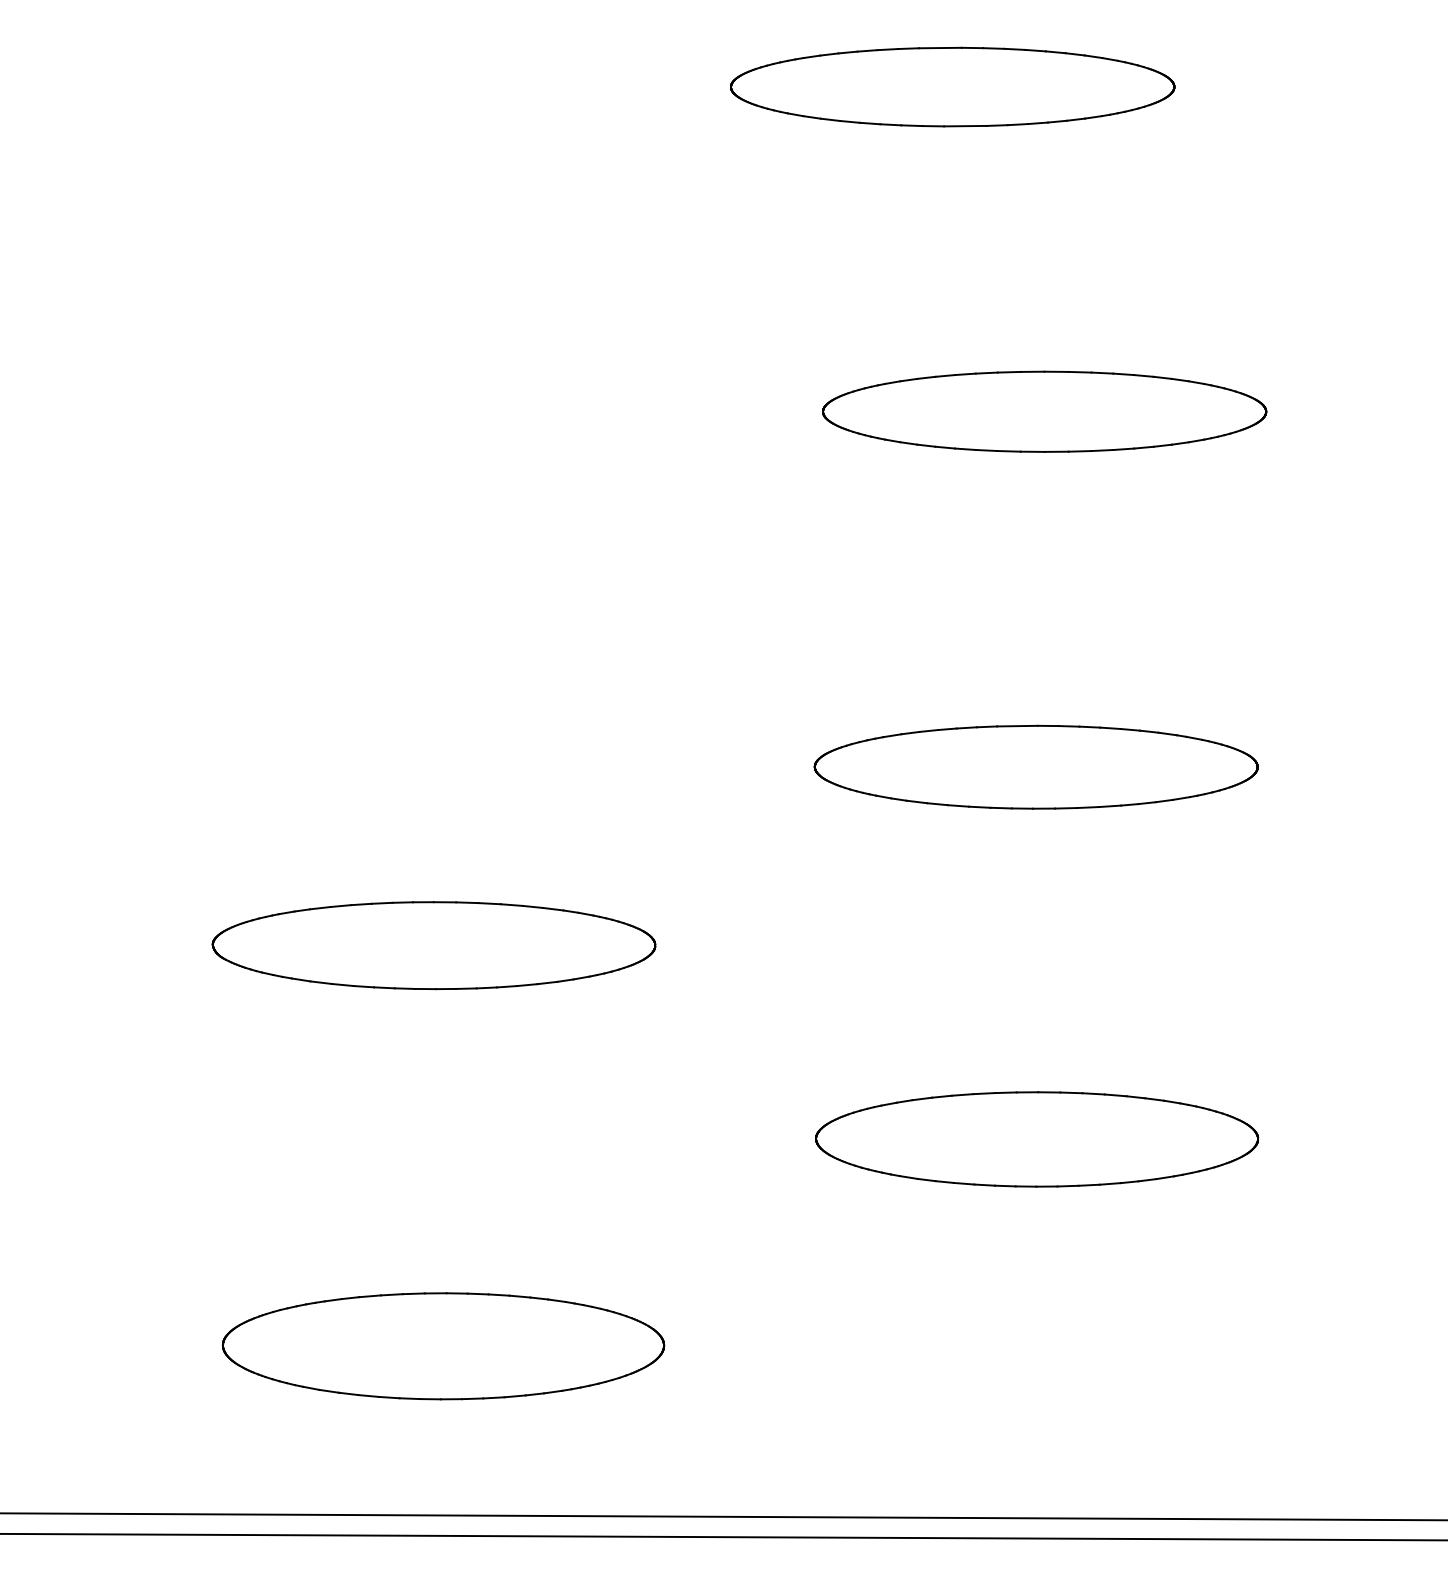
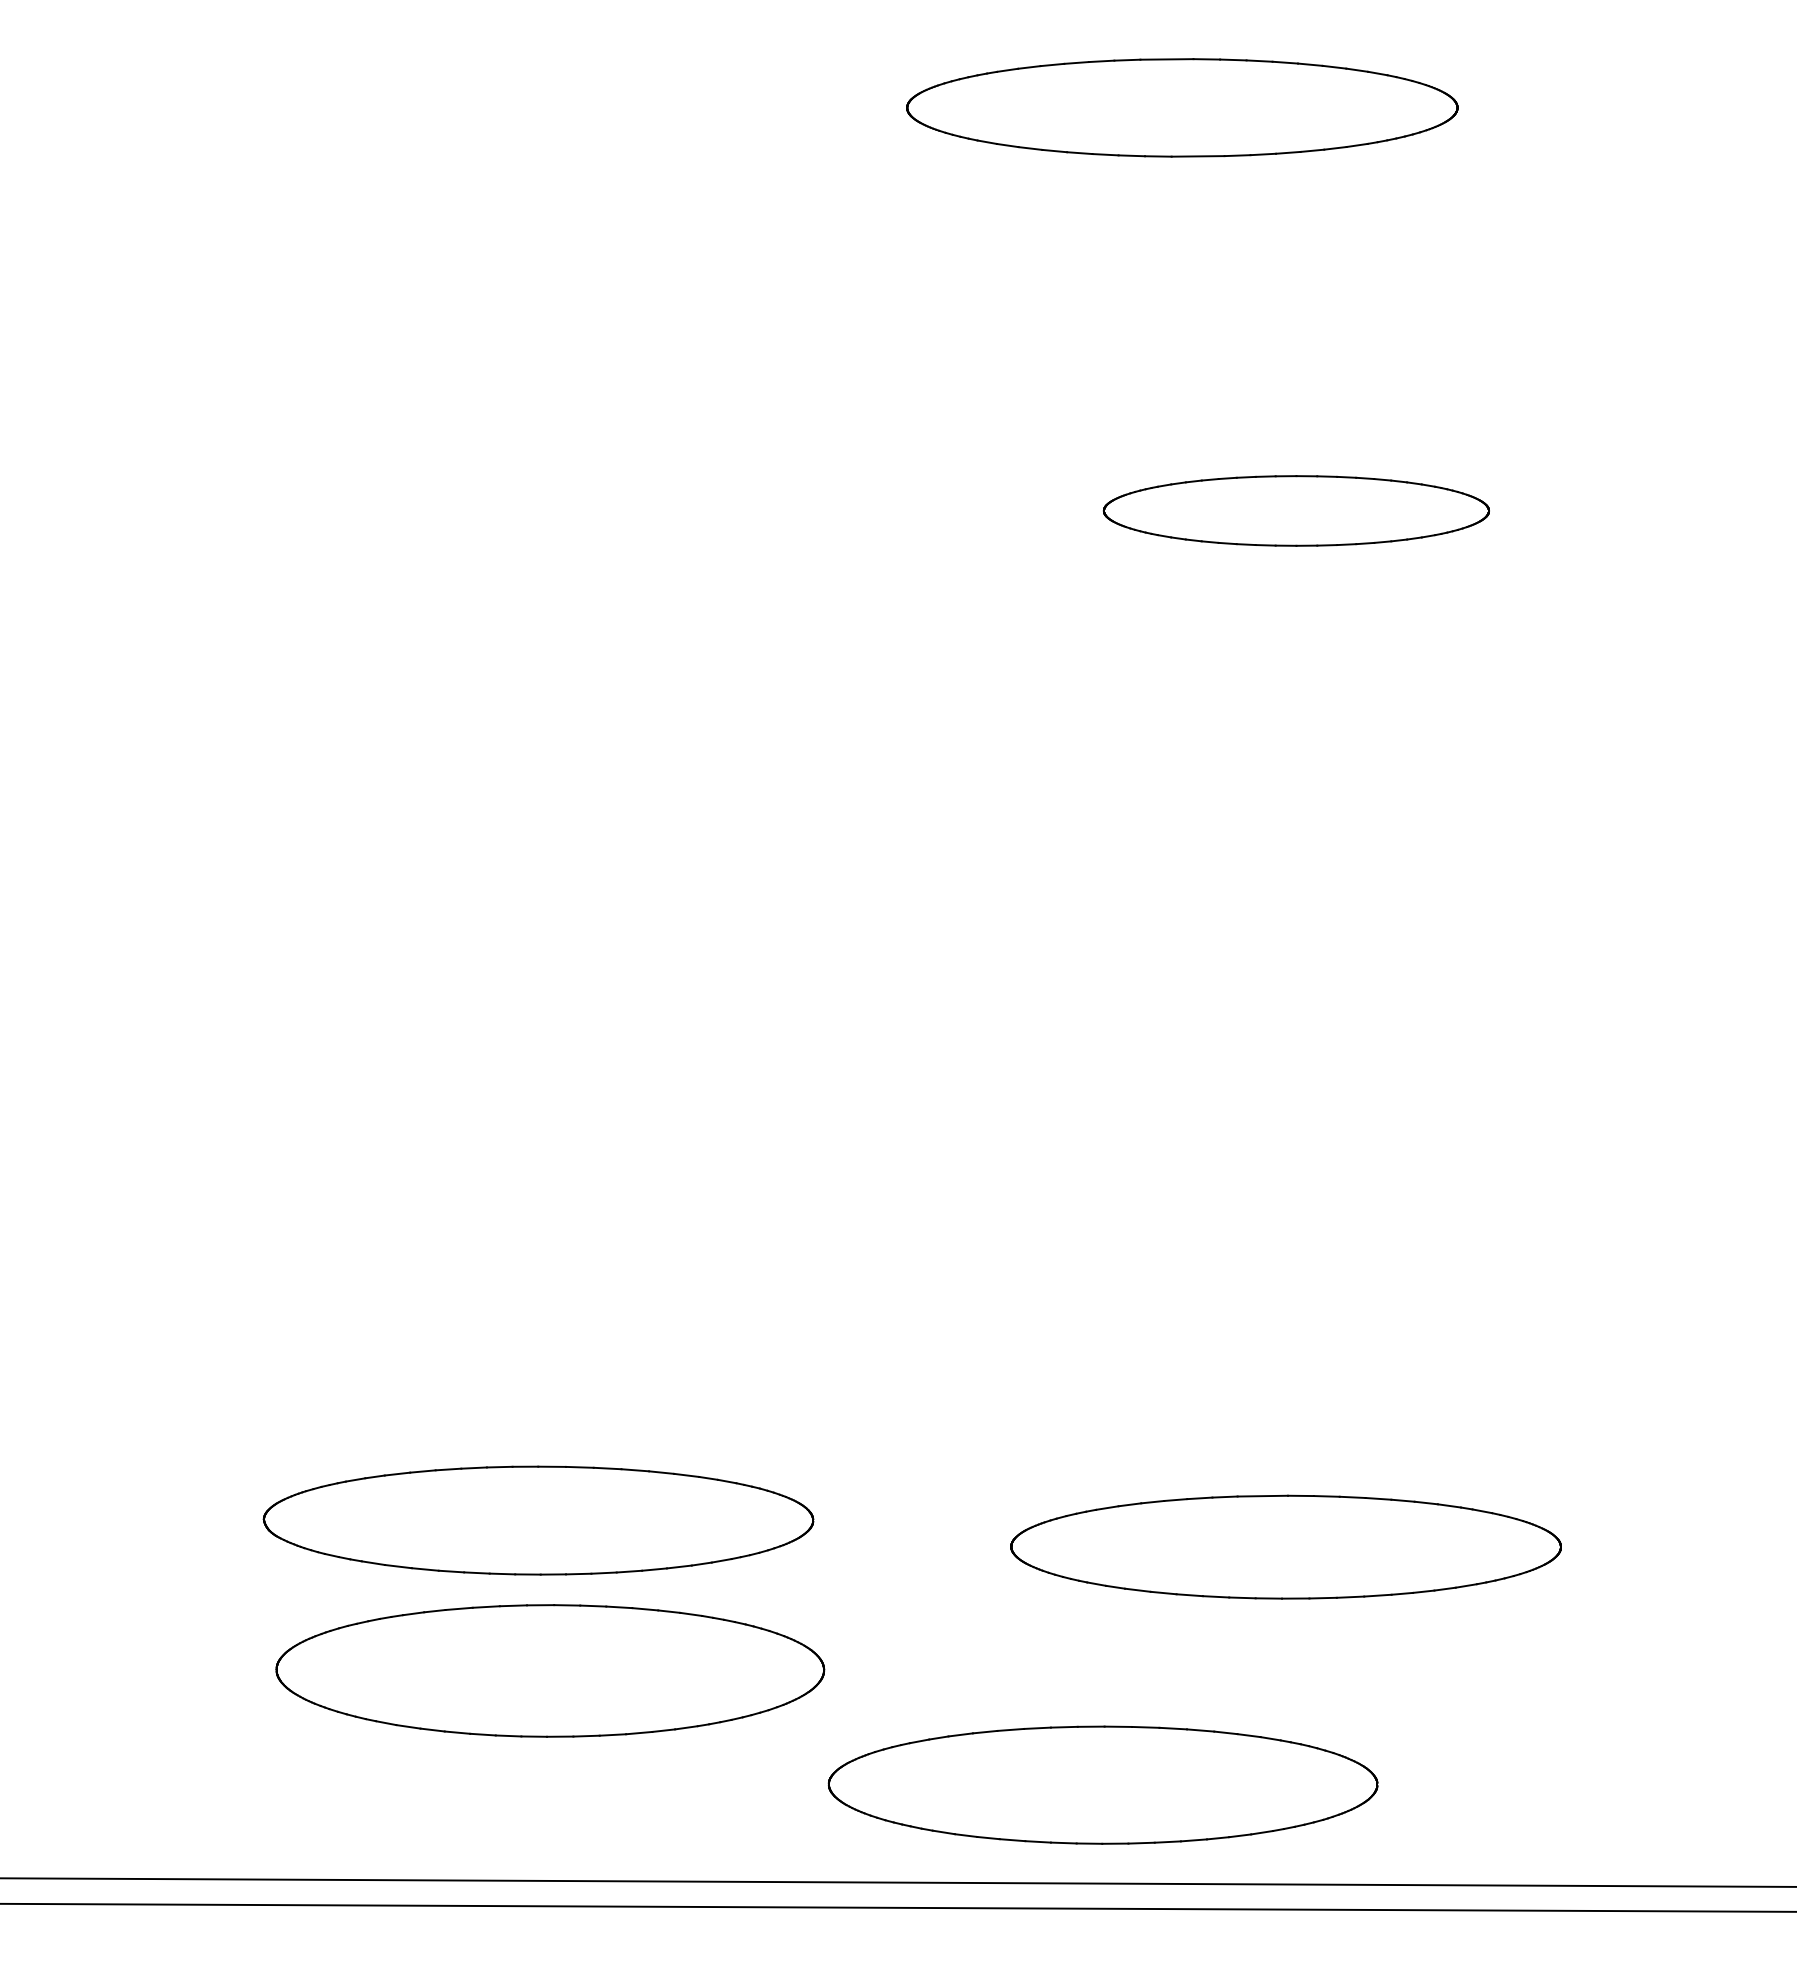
part: (1044, 411) -> (1296, 510), size x0.7
part: (1035, 766) -> (1285, 1546), moved
part: (433, 945) -> (538, 1520), moved
part: (1036, 1138) -> (1102, 1784), moved

